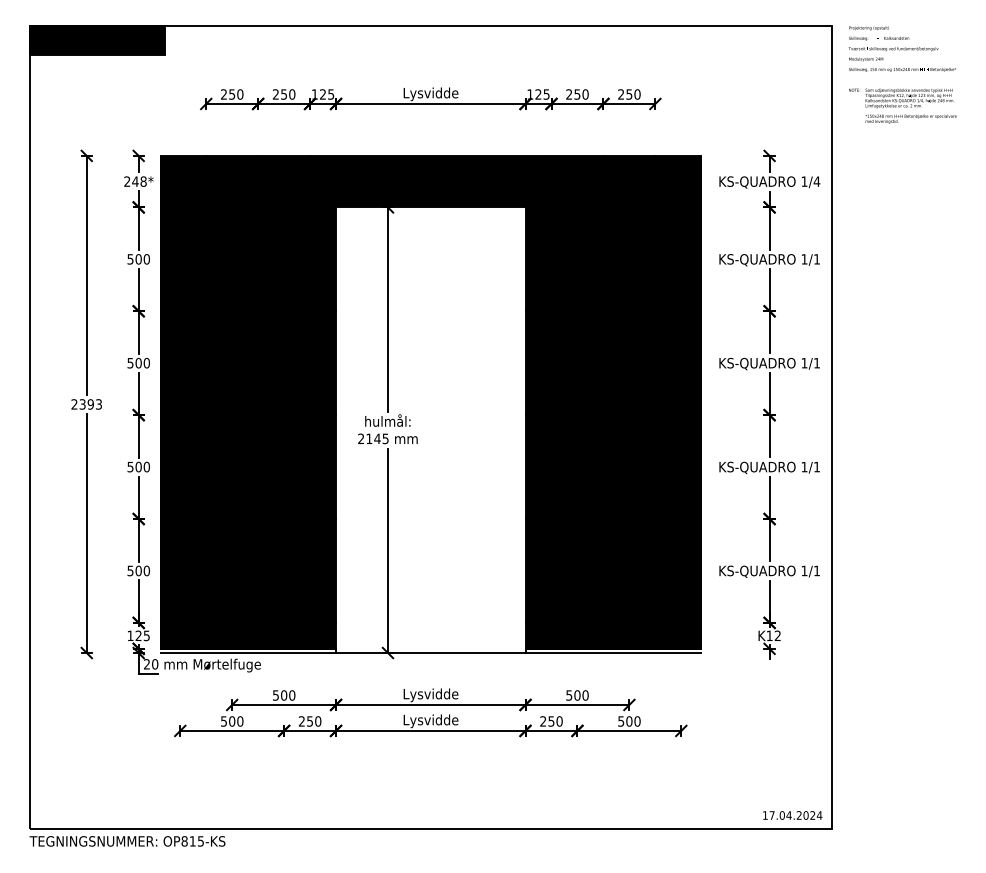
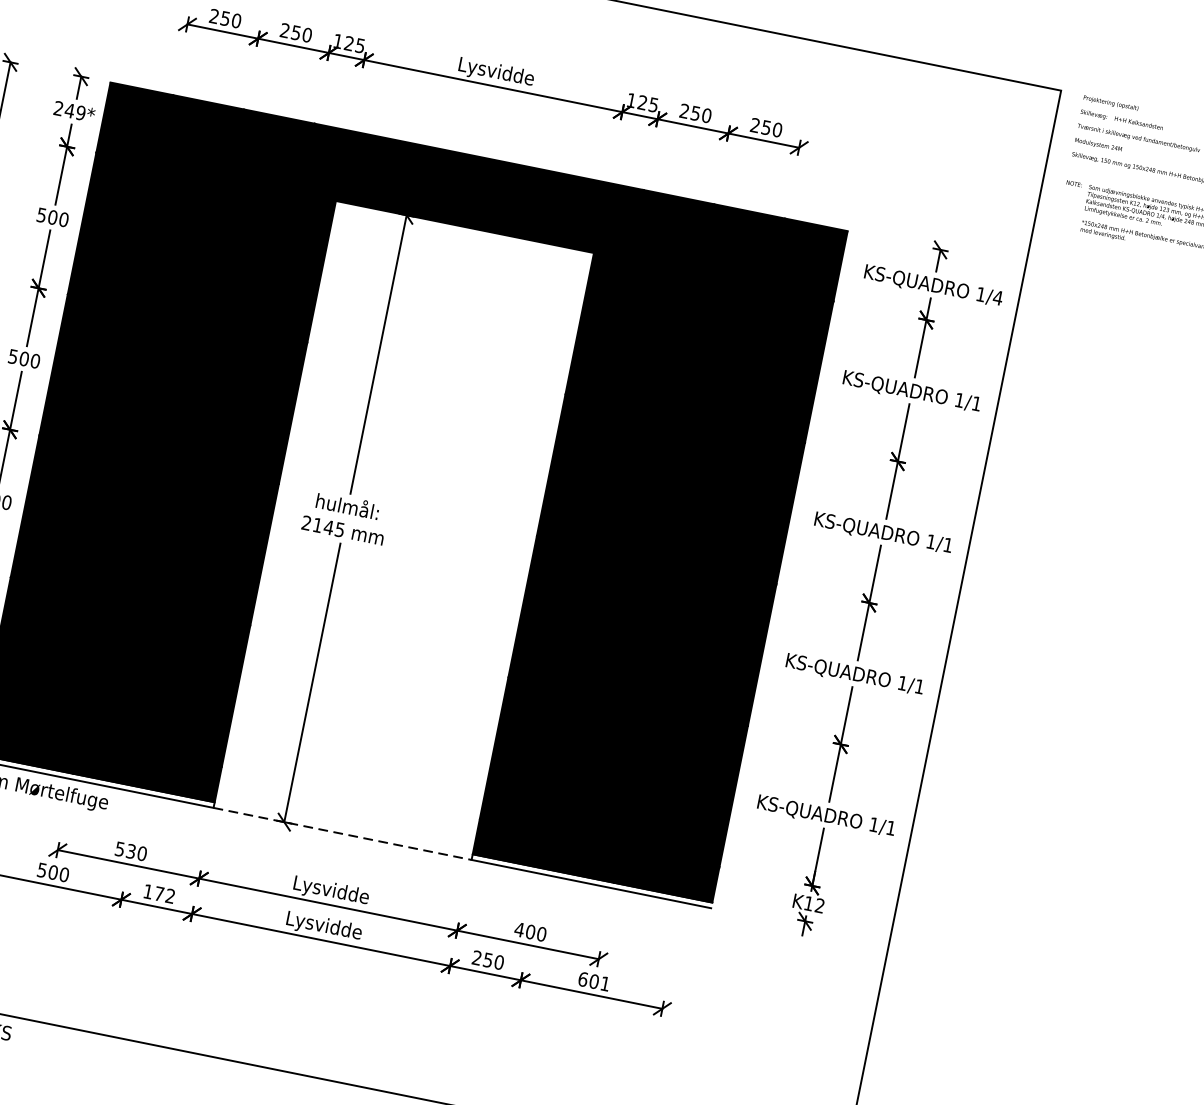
text: (143, 181) -> (80, 112), 248* -> 249*
line: (430, 653) -> (342, 834), solid -> dashed
text: (284, 695) -> (131, 851), 500 -> 530
text: (568, 695) -> (518, 929), 500 -> 400
text: (309, 721) -> (158, 893), 250 -> 172
text: (629, 721) -> (594, 981), 500 -> 601

